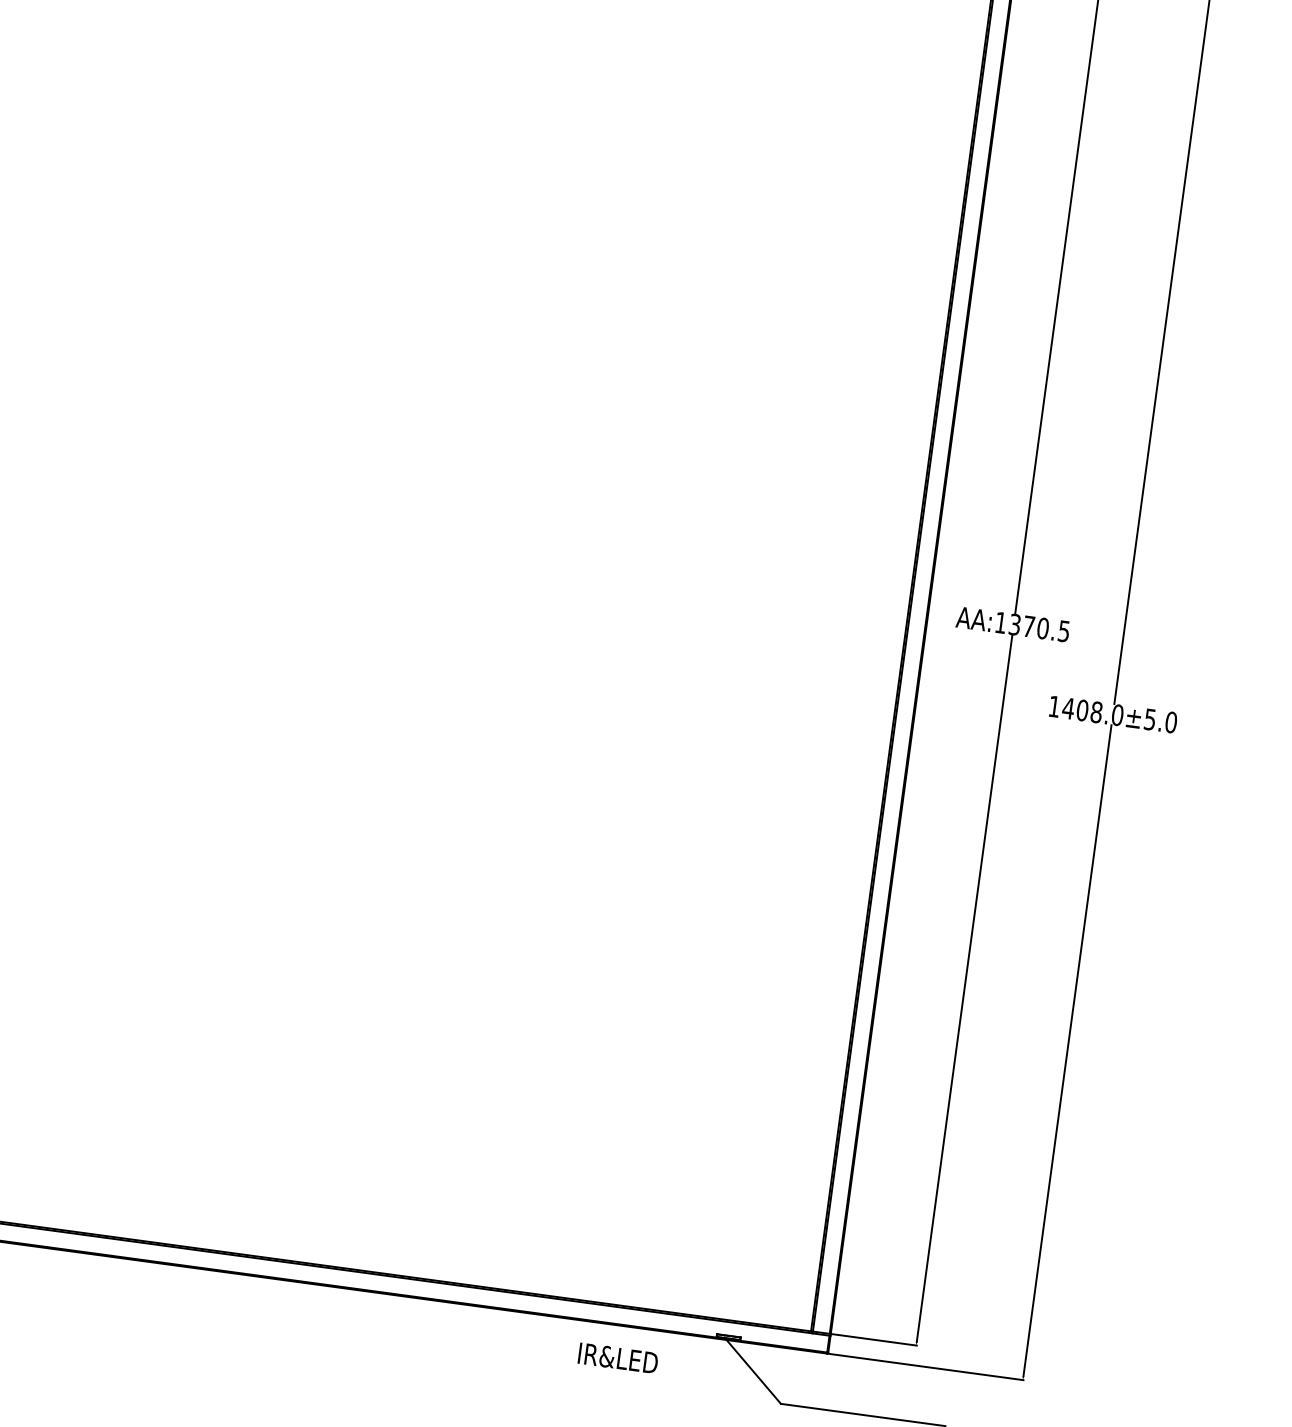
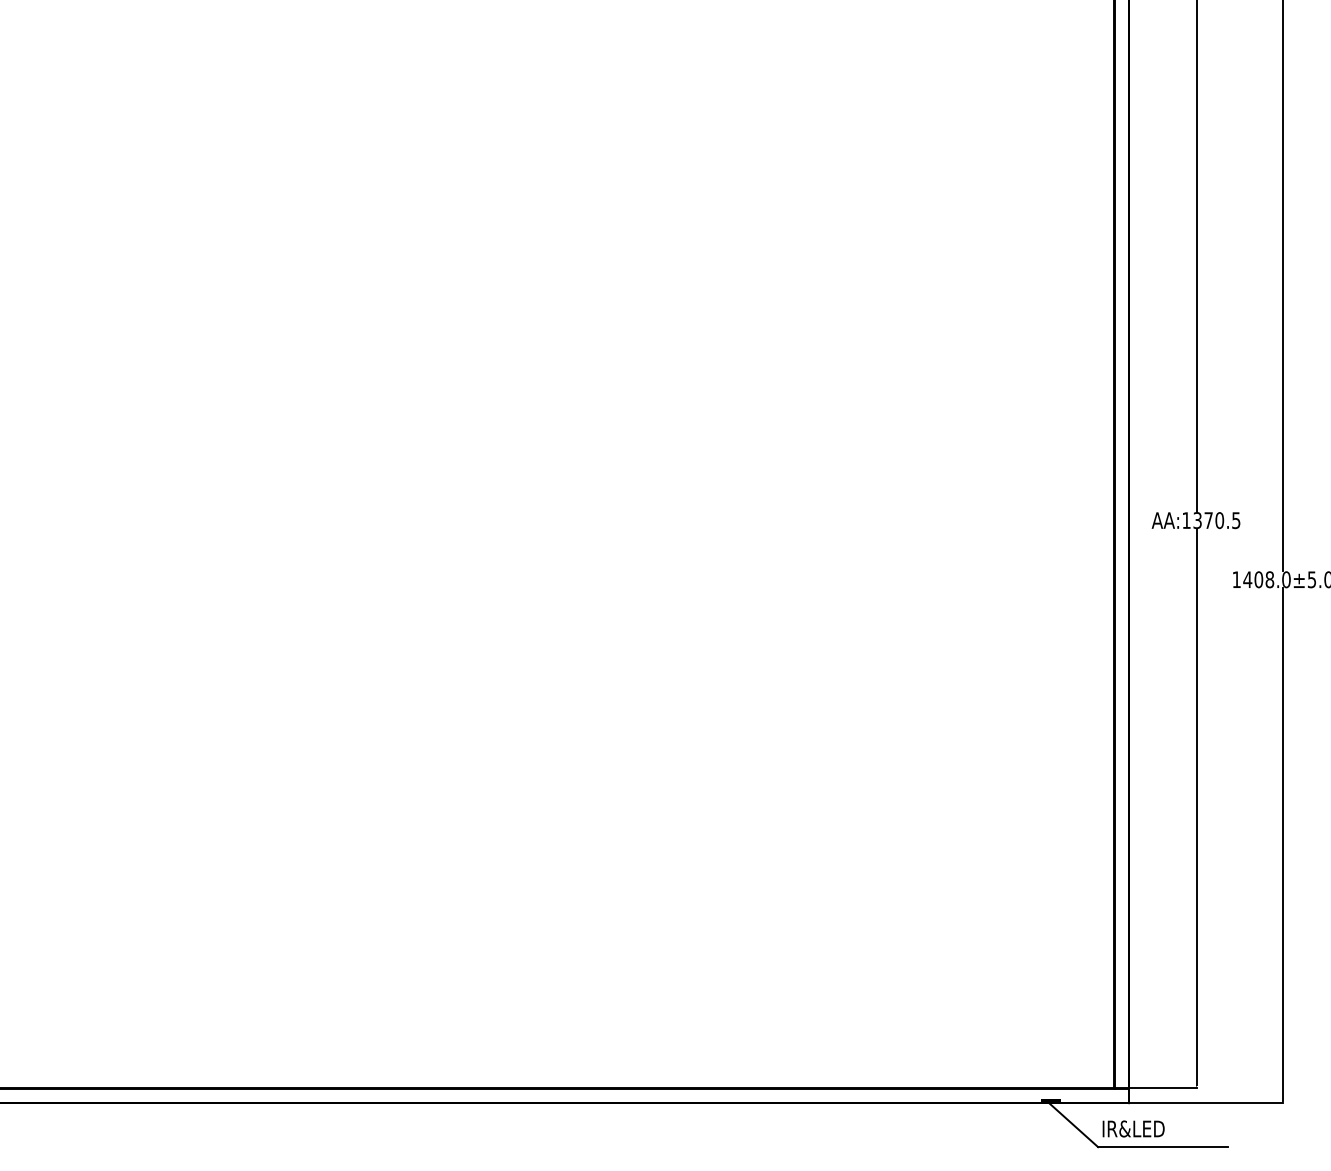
text: (618, 1357) -> (1133, 1128), moved

